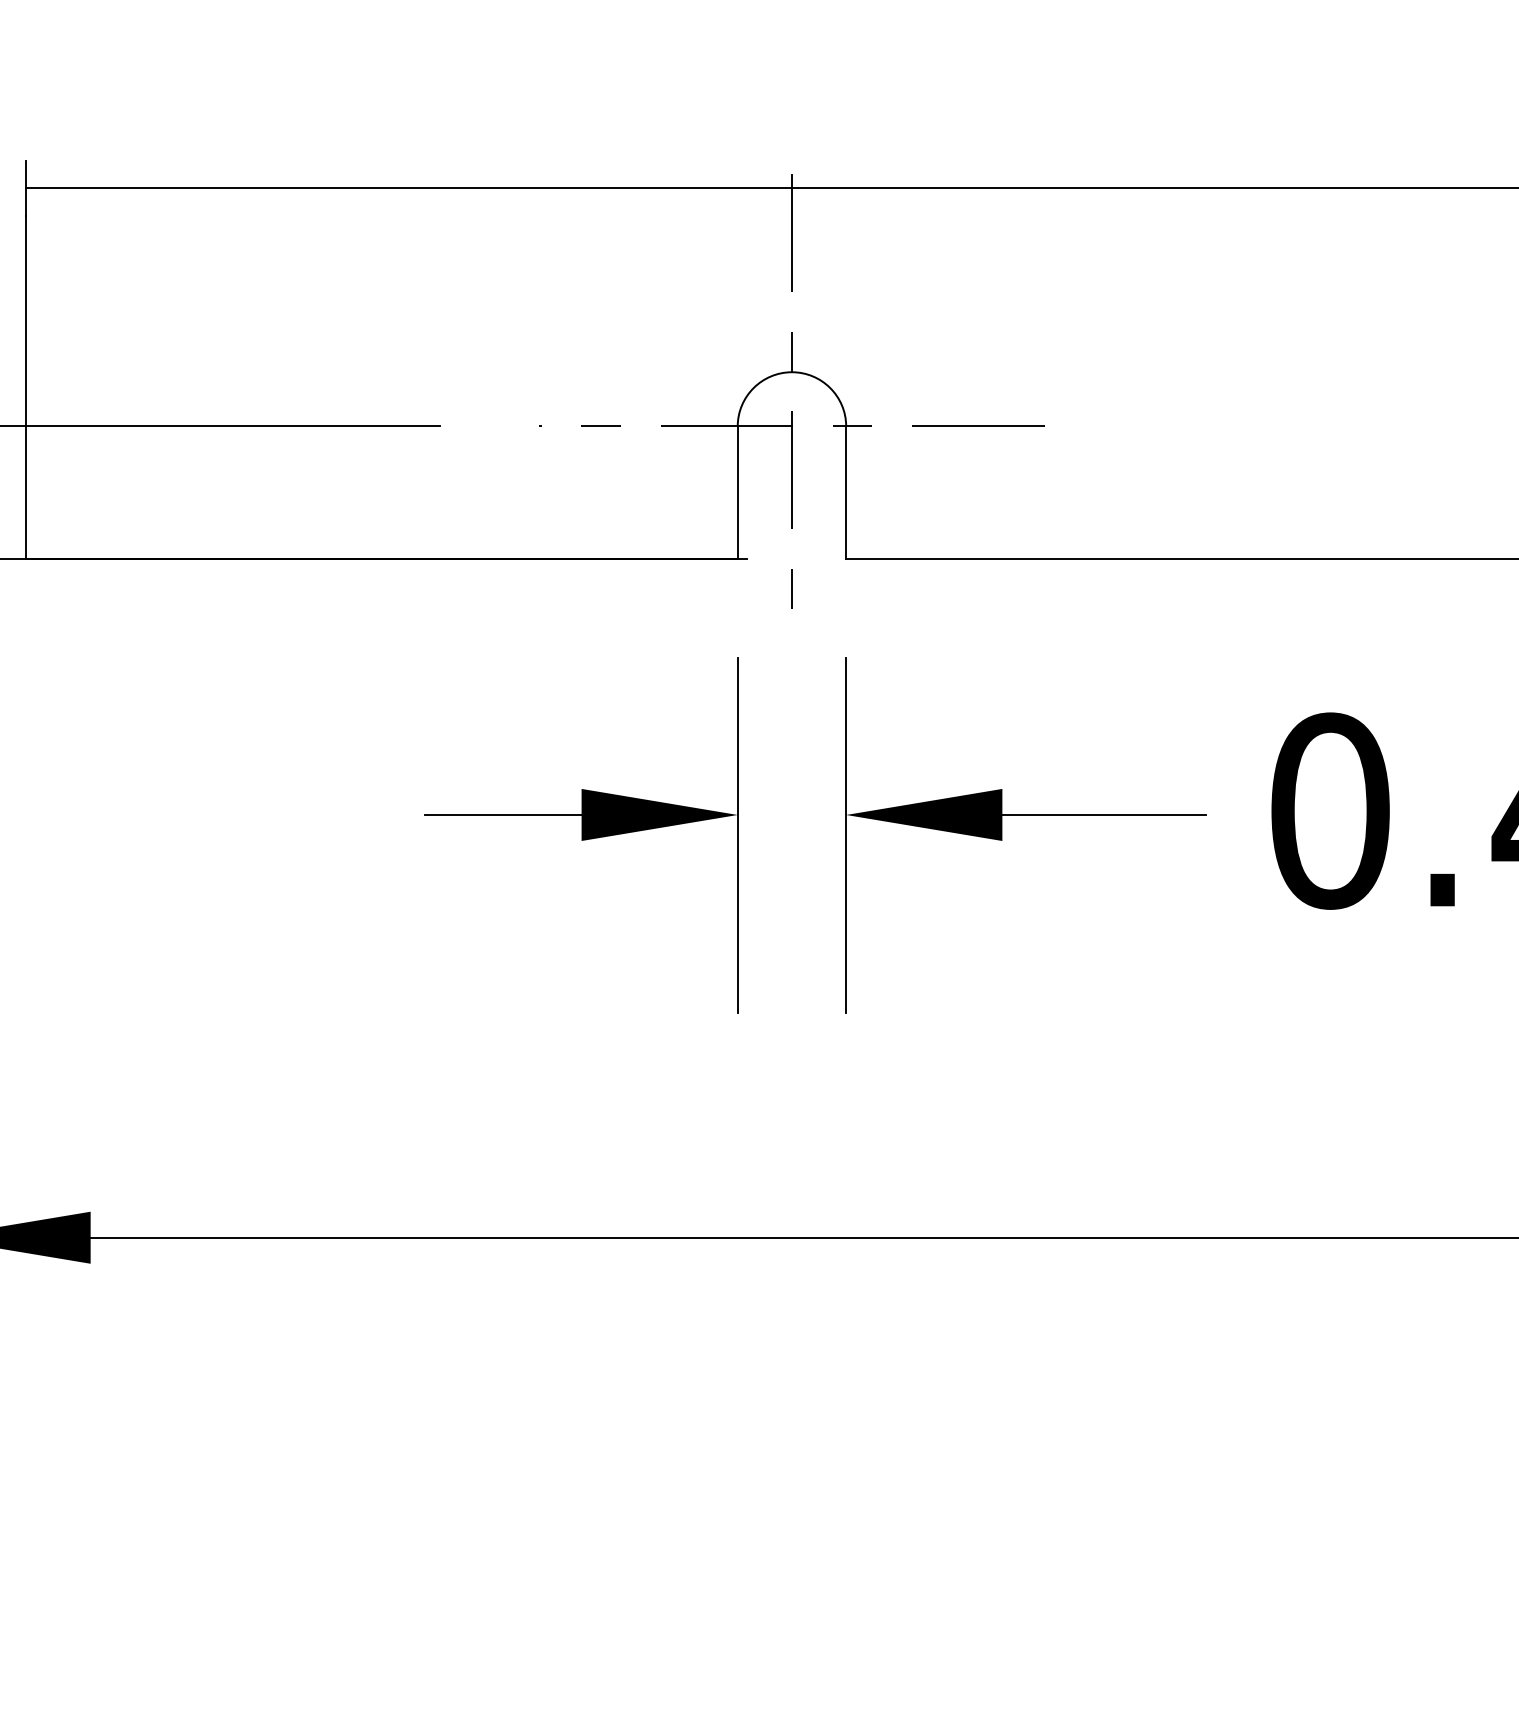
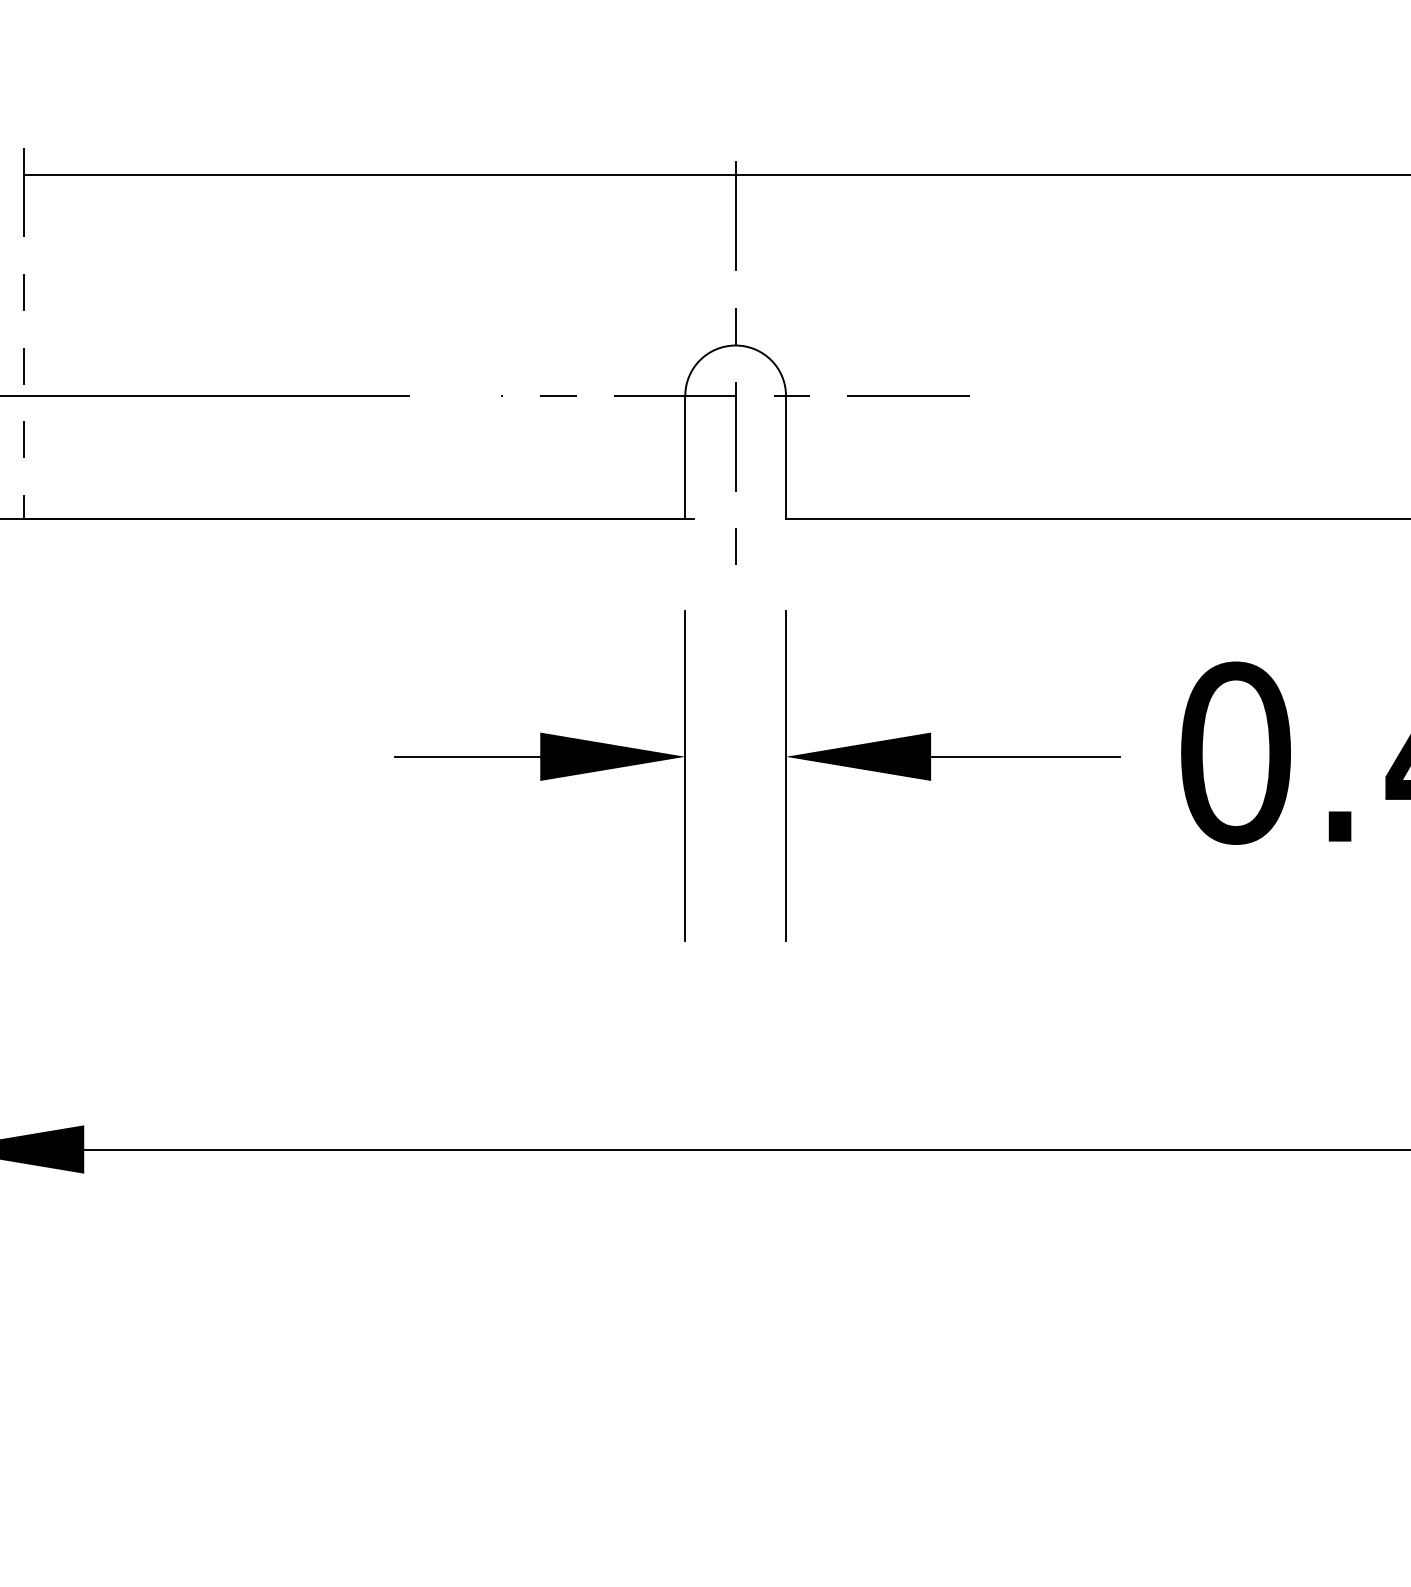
line: (26, 387) -> (24, 359), solid -> dashed

